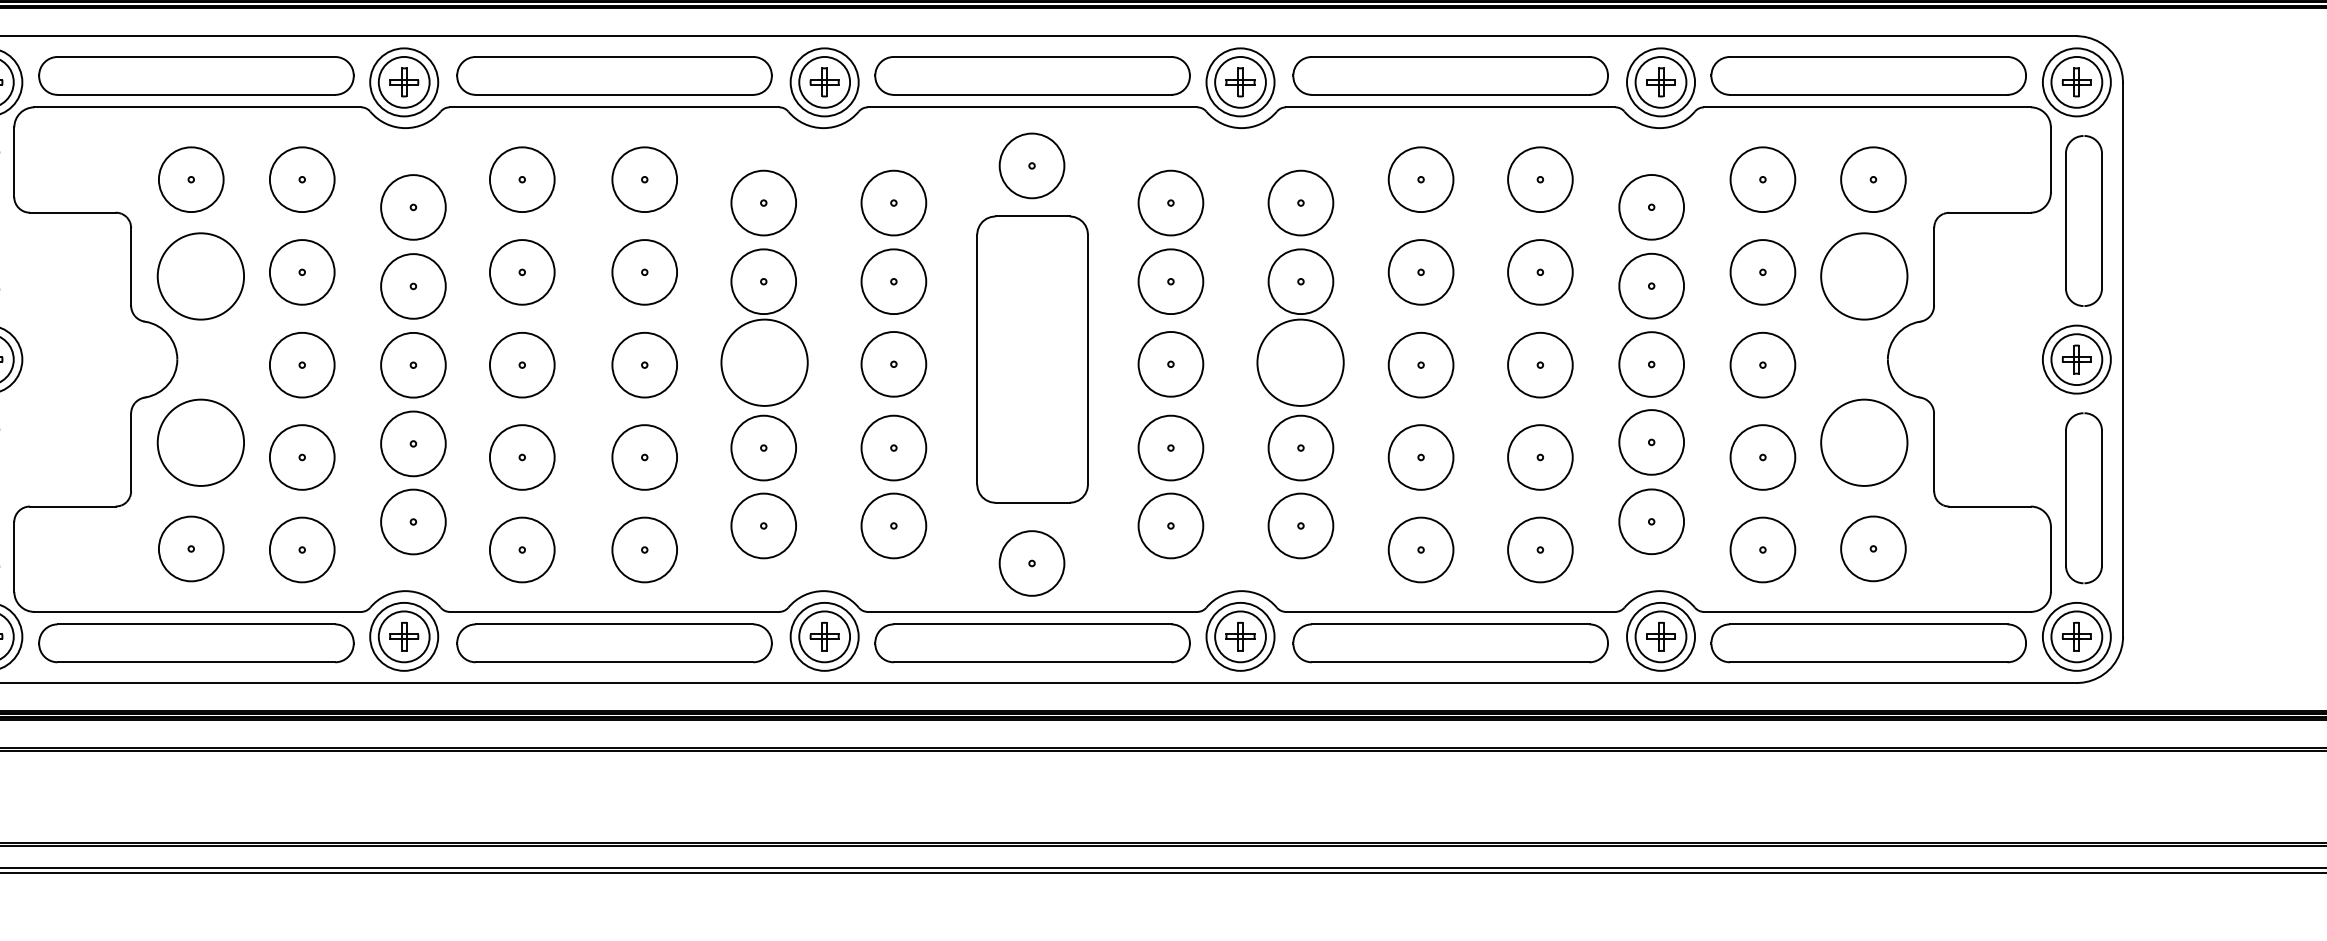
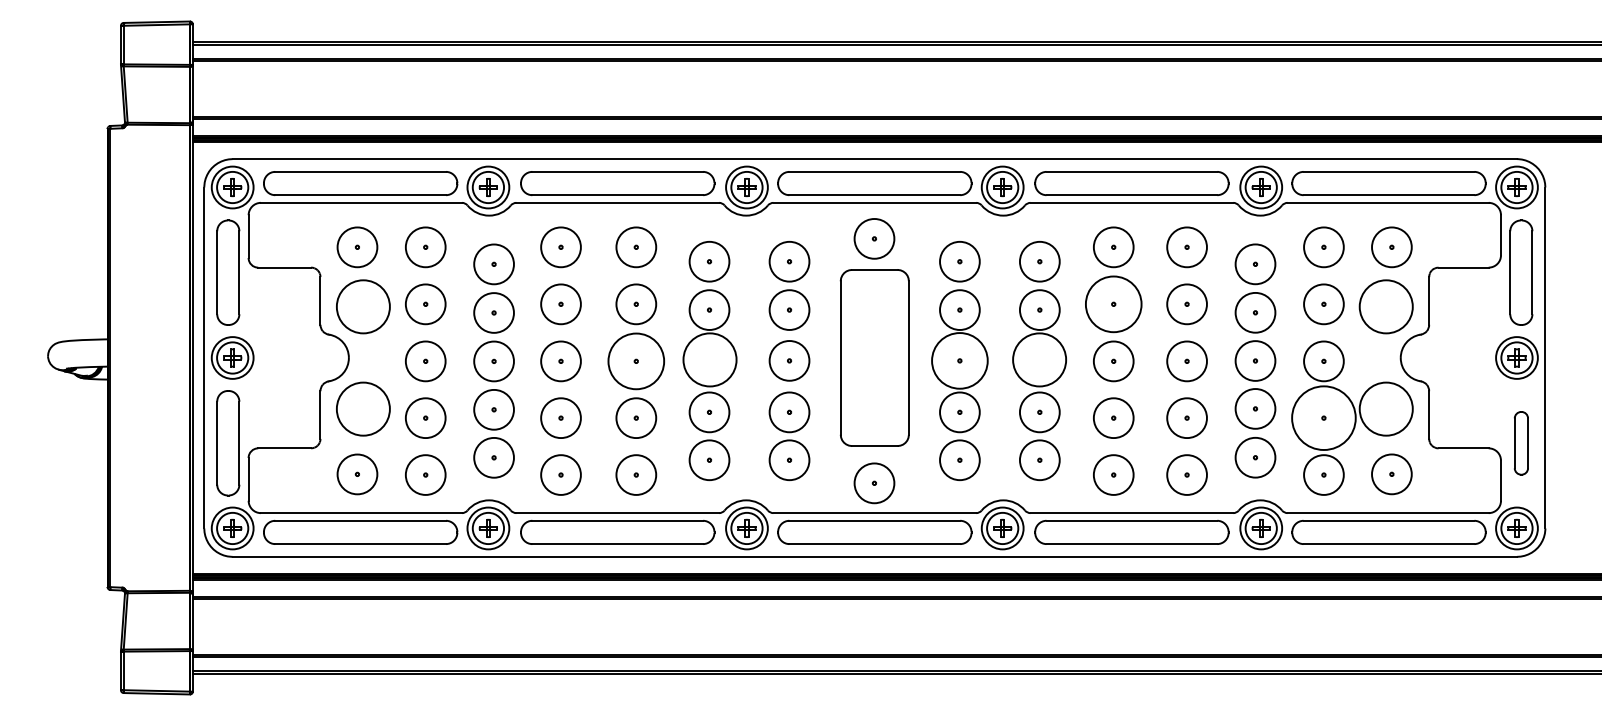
circle: (1420, 272) -> (1113, 304), size x1.4
circle: (1170, 363) -> (959, 360), size x1.4
circle: (645, 365) -> (636, 361), size x1.4
circle: (1762, 458) -> (1323, 418), size x1.6
part: (2084, 498) -> (1521, 443), size x0.6

